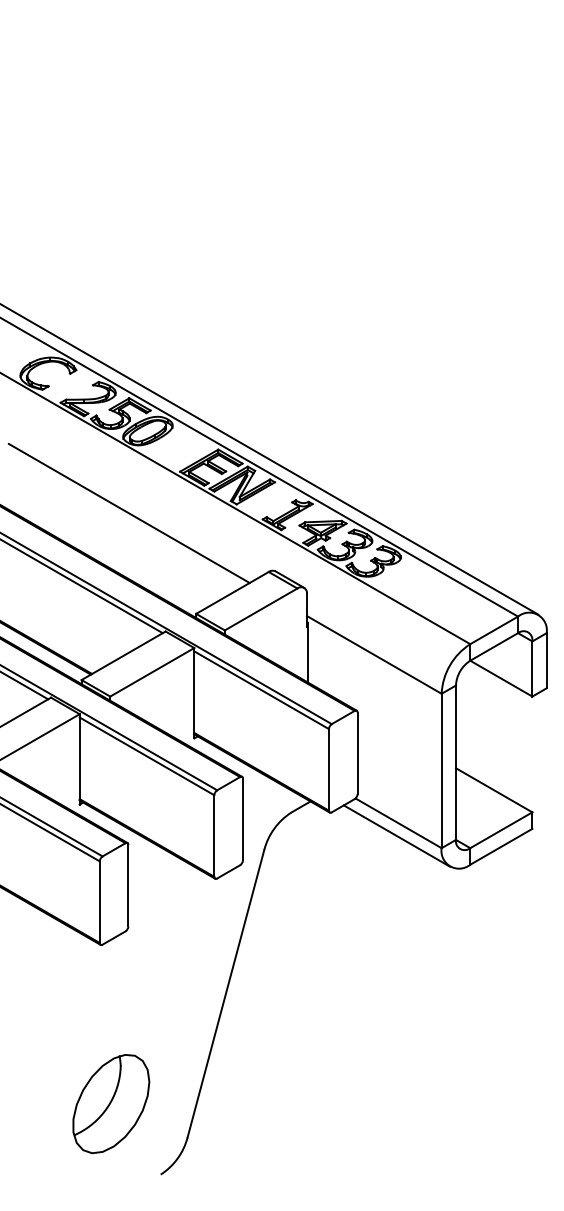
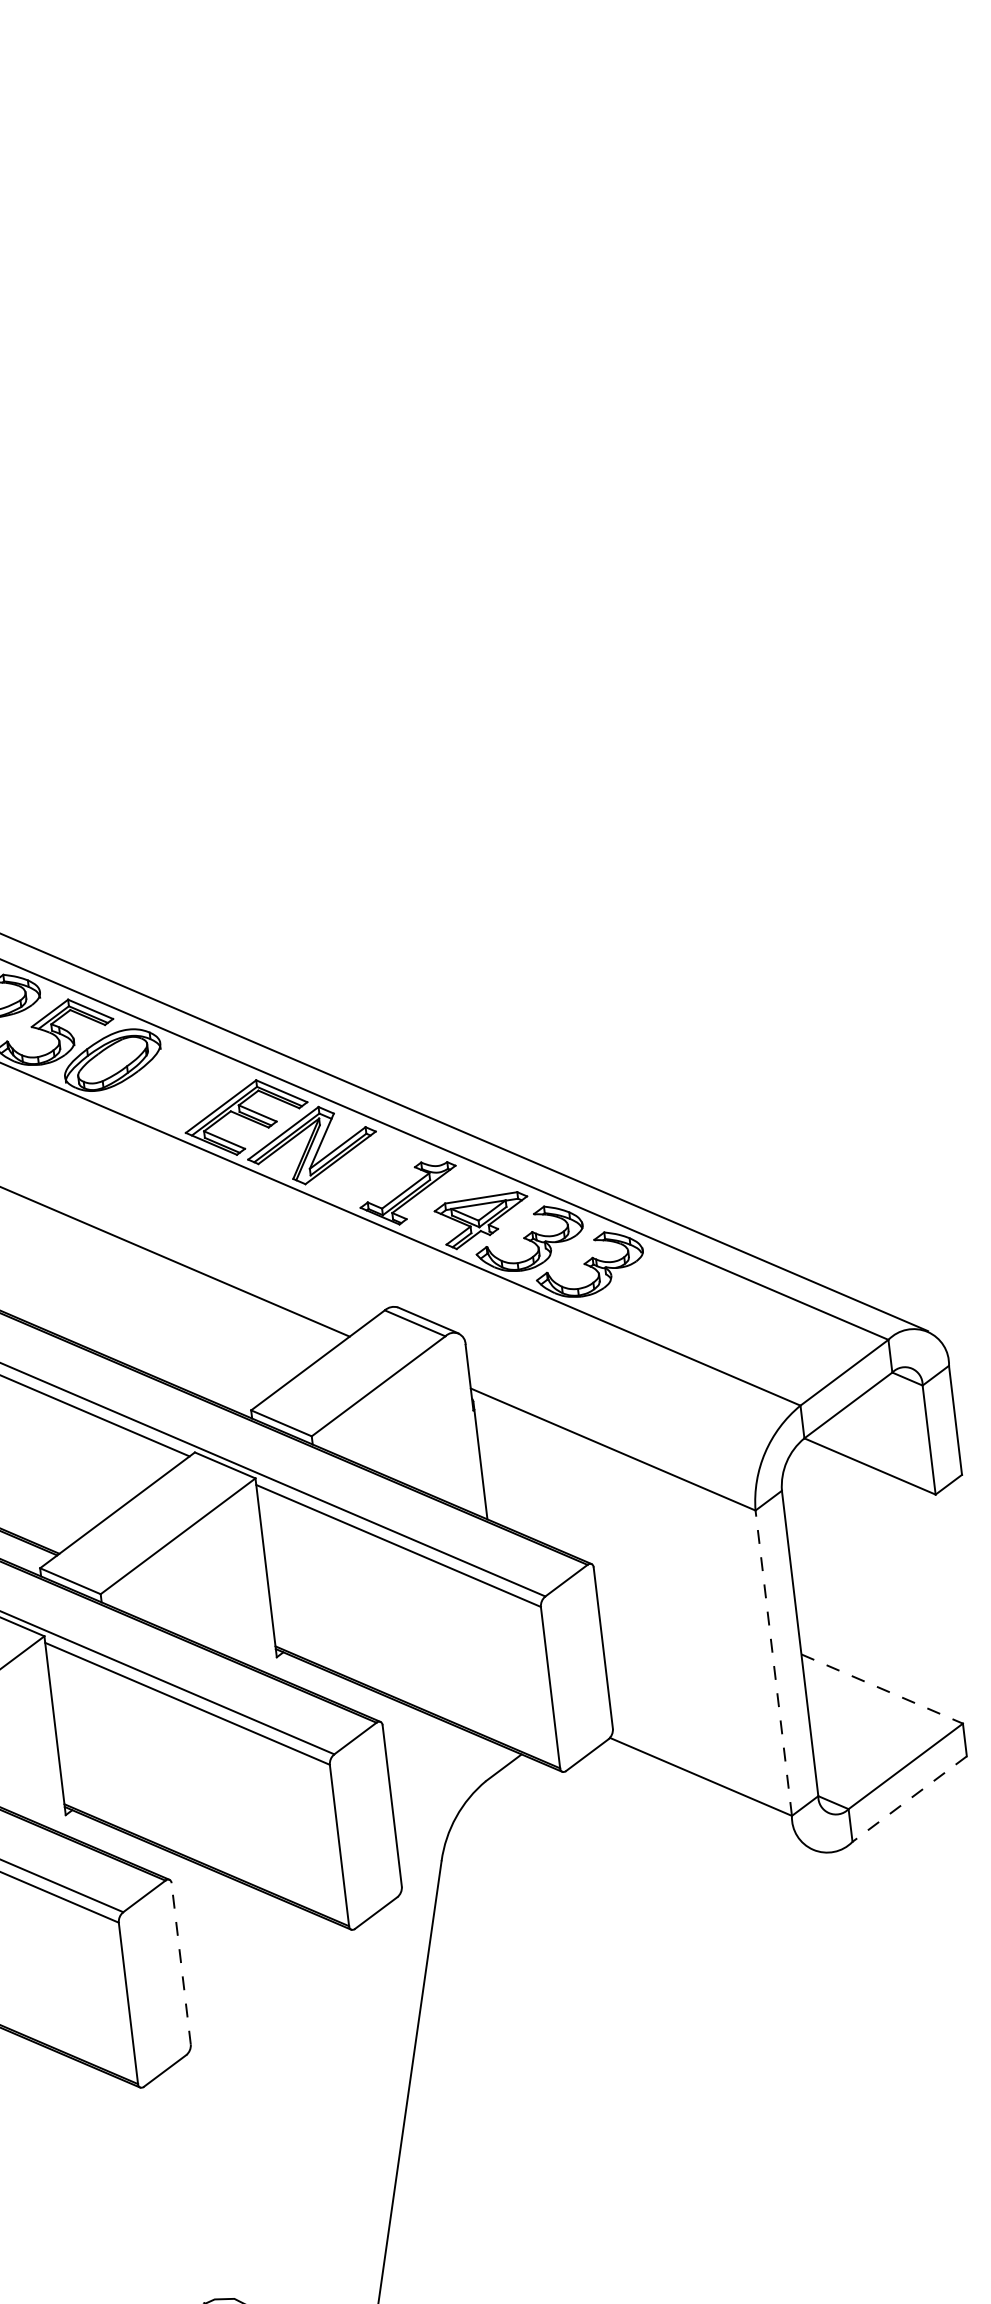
line: (441, 770) -> (773, 1662), solid -> dashed
line: (494, 790) -> (882, 1689), solid -> dashed
line: (396, 835) -> (699, 1801), removed
line: (501, 846) -> (909, 1798), solid -> dashed
line: (128, 885) -> (181, 1963), solid -> dashed

